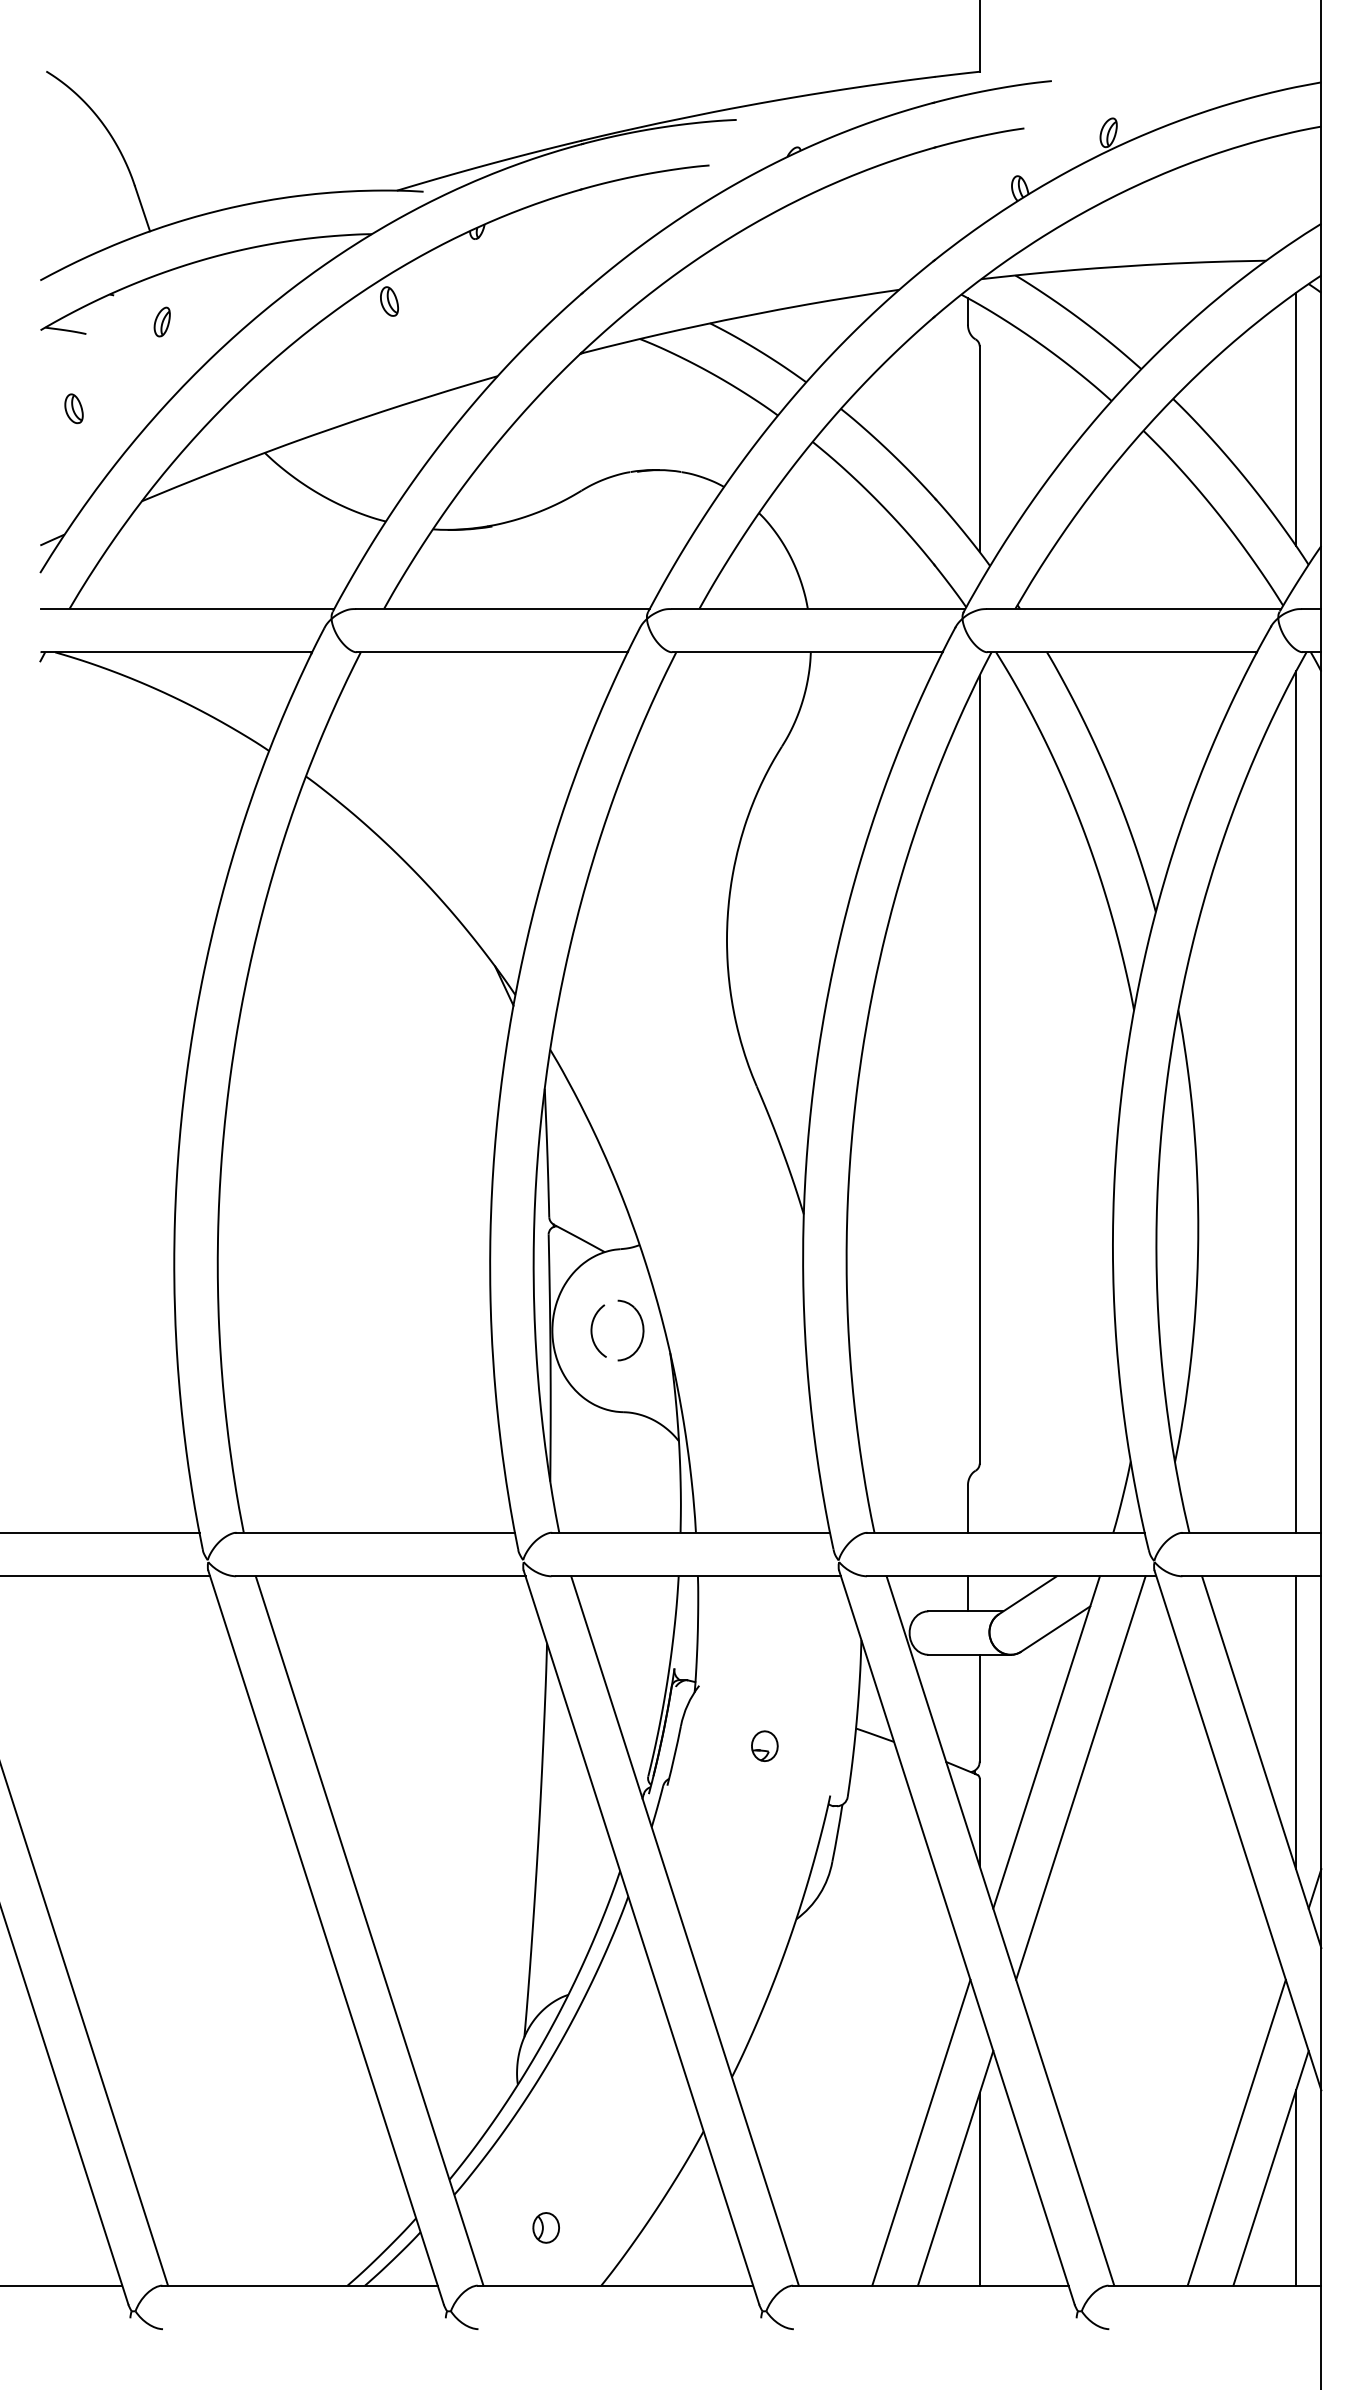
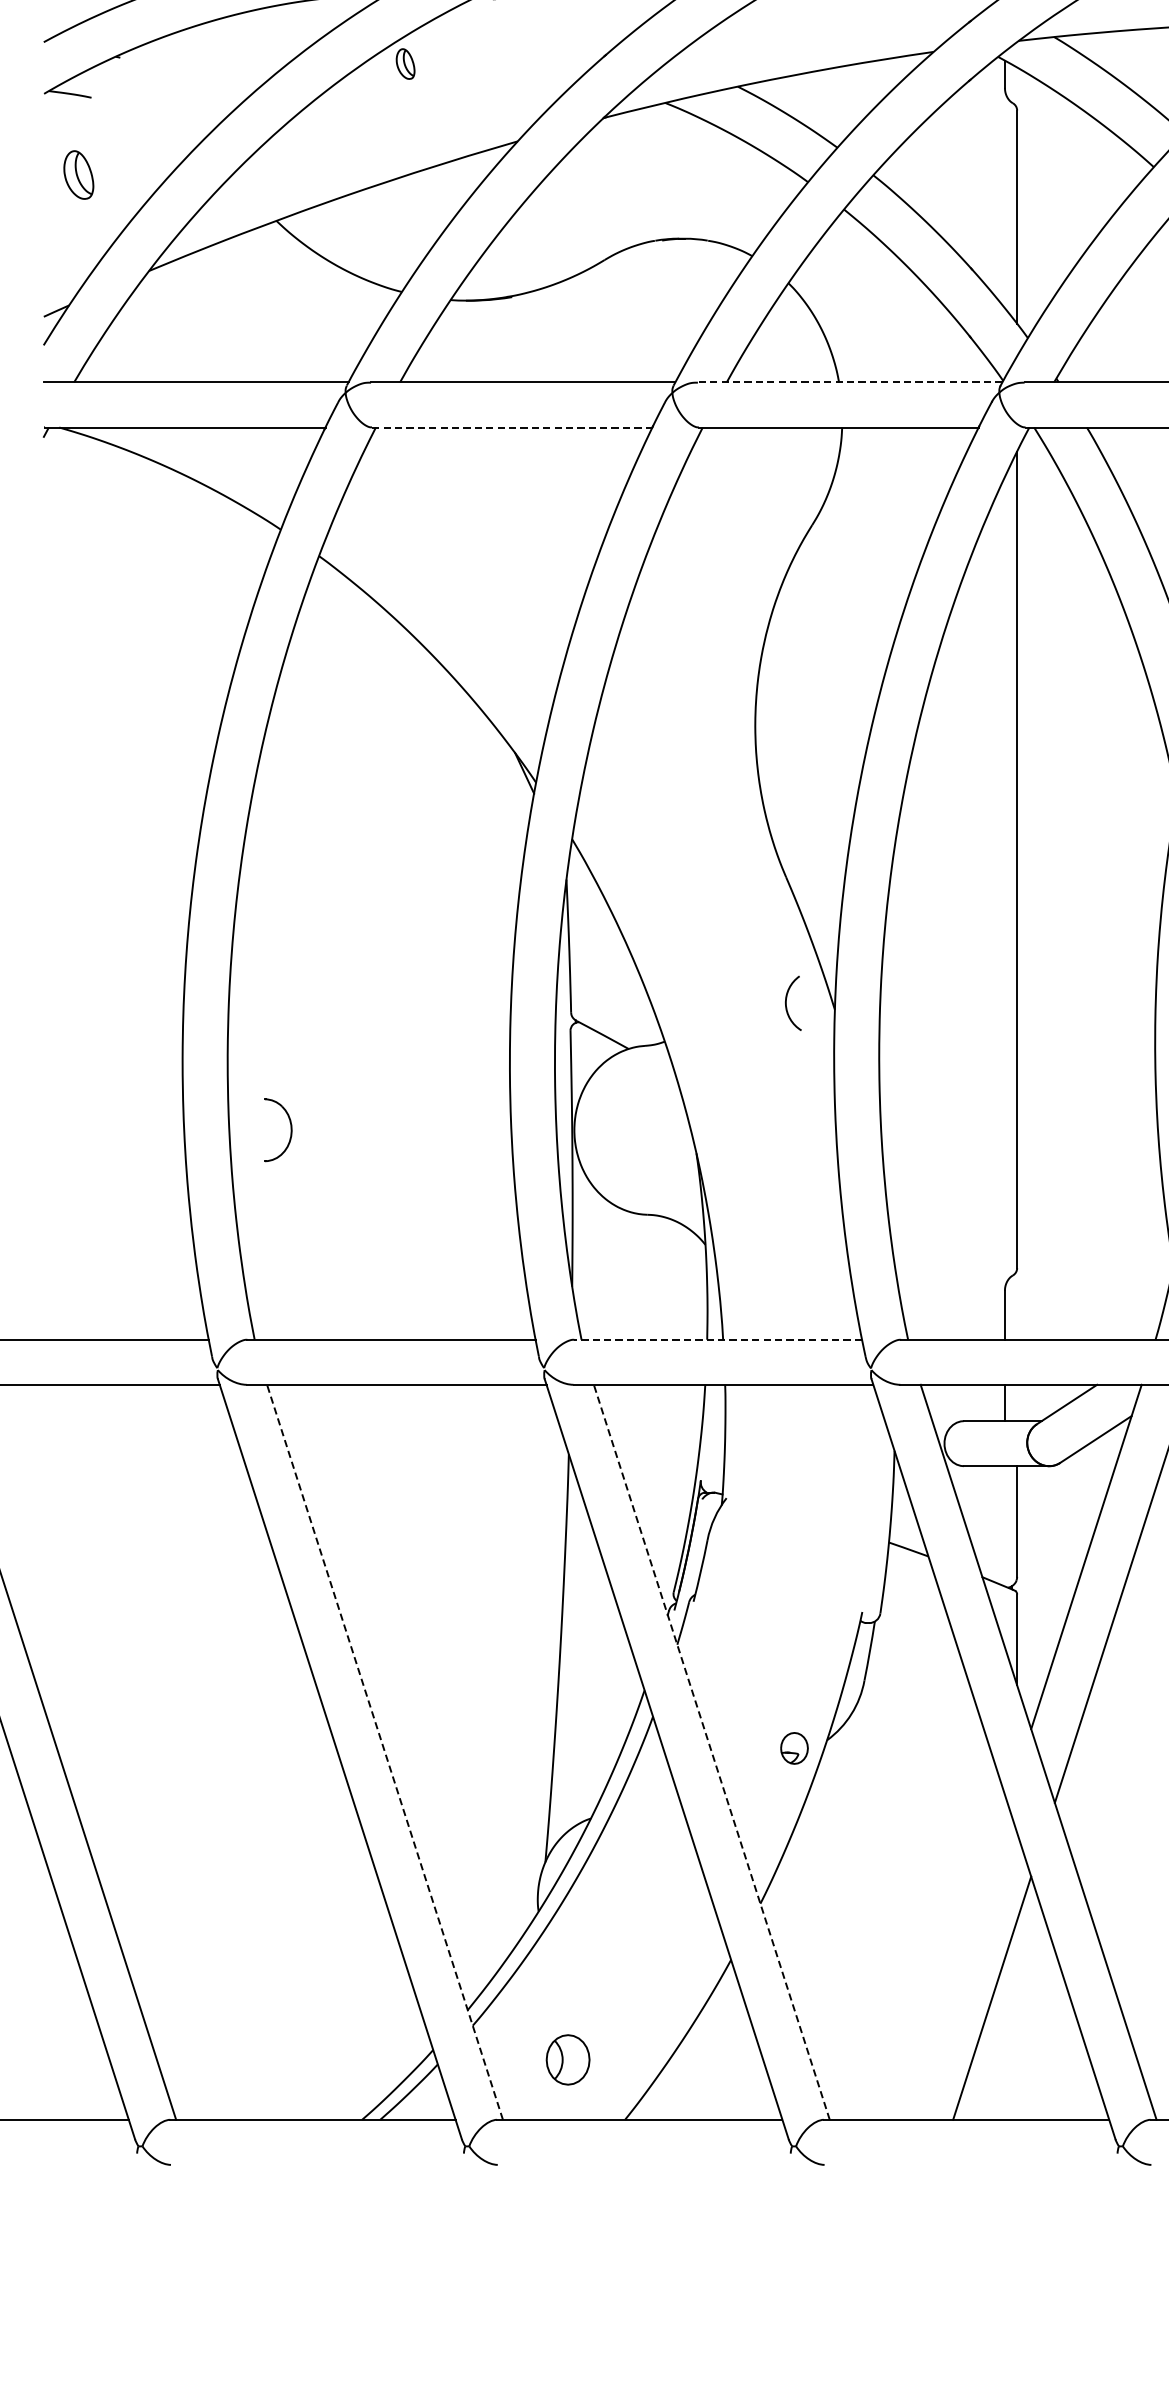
part: (161, 321) -> (169, 84), removed
part: (73, 408) -> (78, 174), size x1.6
line: (818, 608) -> (850, 382), solid -> dashed
line: (492, 652) -> (512, 427), solid -> dashed
arc: (592, 1330) -> (786, 1002), moved
part: (642, 1330) -> (290, 1130), moved
line: (690, 1532) -> (717, 1339), solid -> dashed
part: (764, 1745) -> (794, 1747), moved
line: (369, 1930) -> (384, 1751), solid -> dashed
line: (685, 1930) -> (712, 1751), solid -> dashed
line: (921, 2132) -> (956, 1961), removed
line: (979, 2189) -> (1016, 2020), removed
part: (545, 2227) -> (567, 2059), size x1.6

